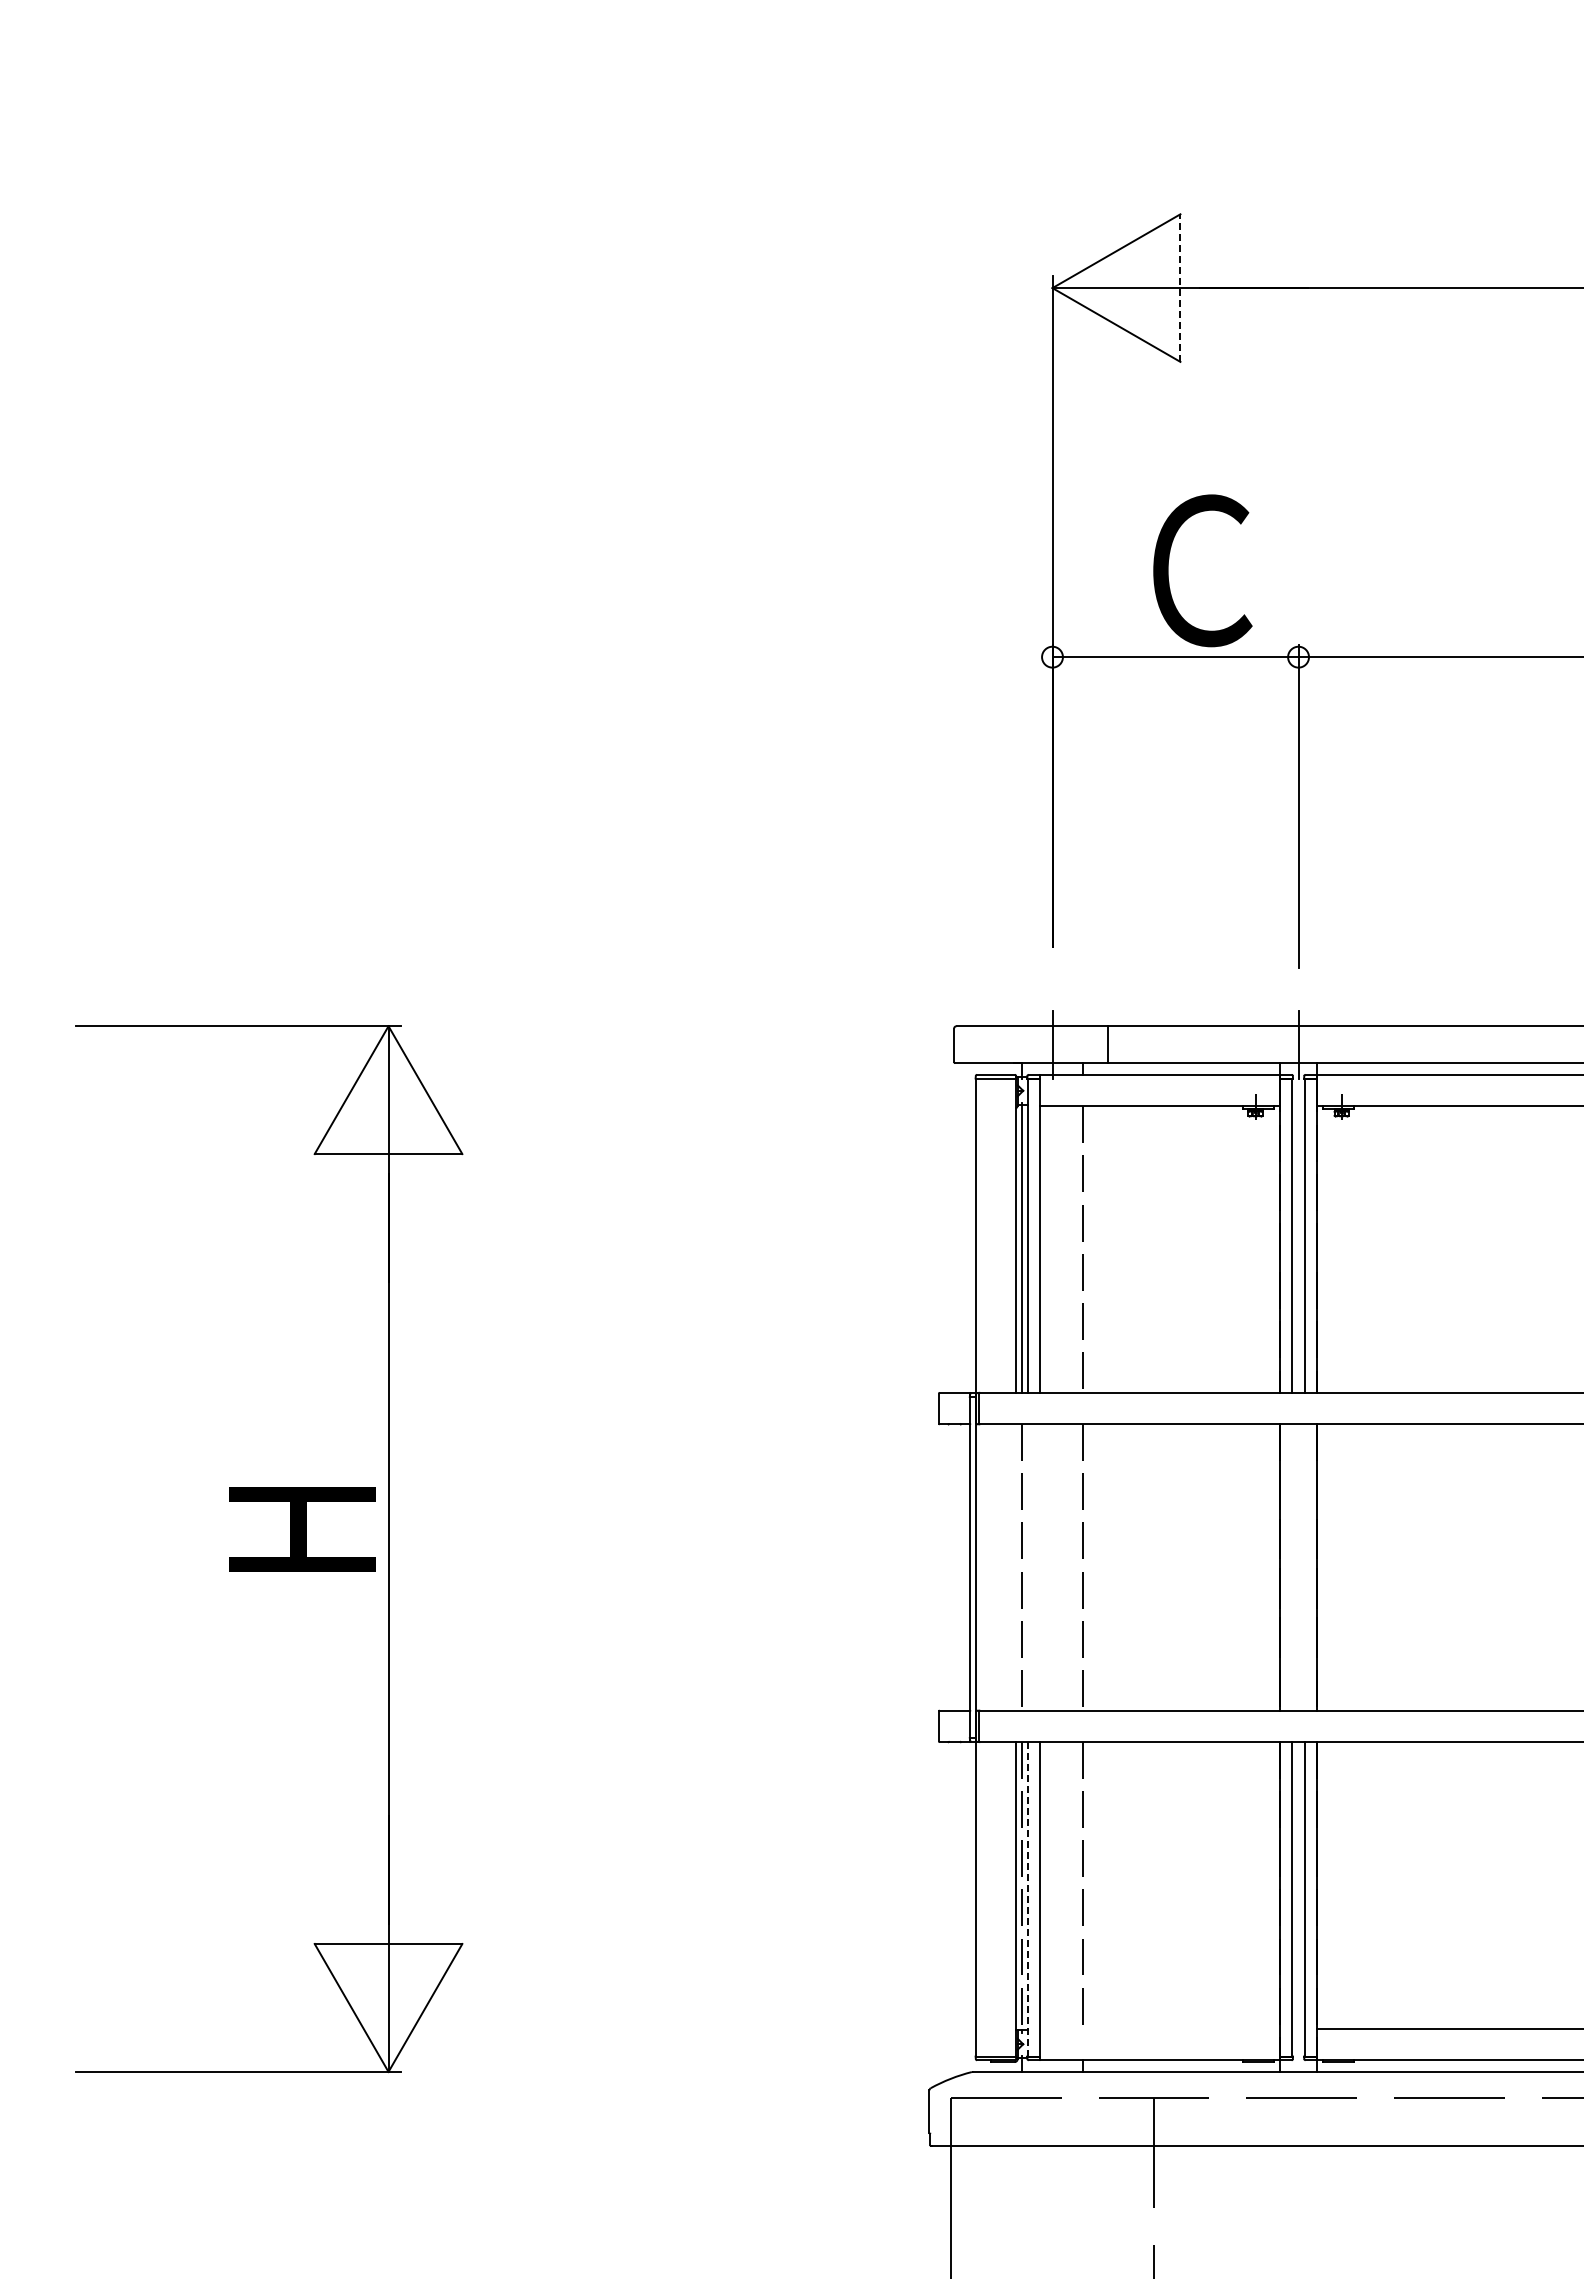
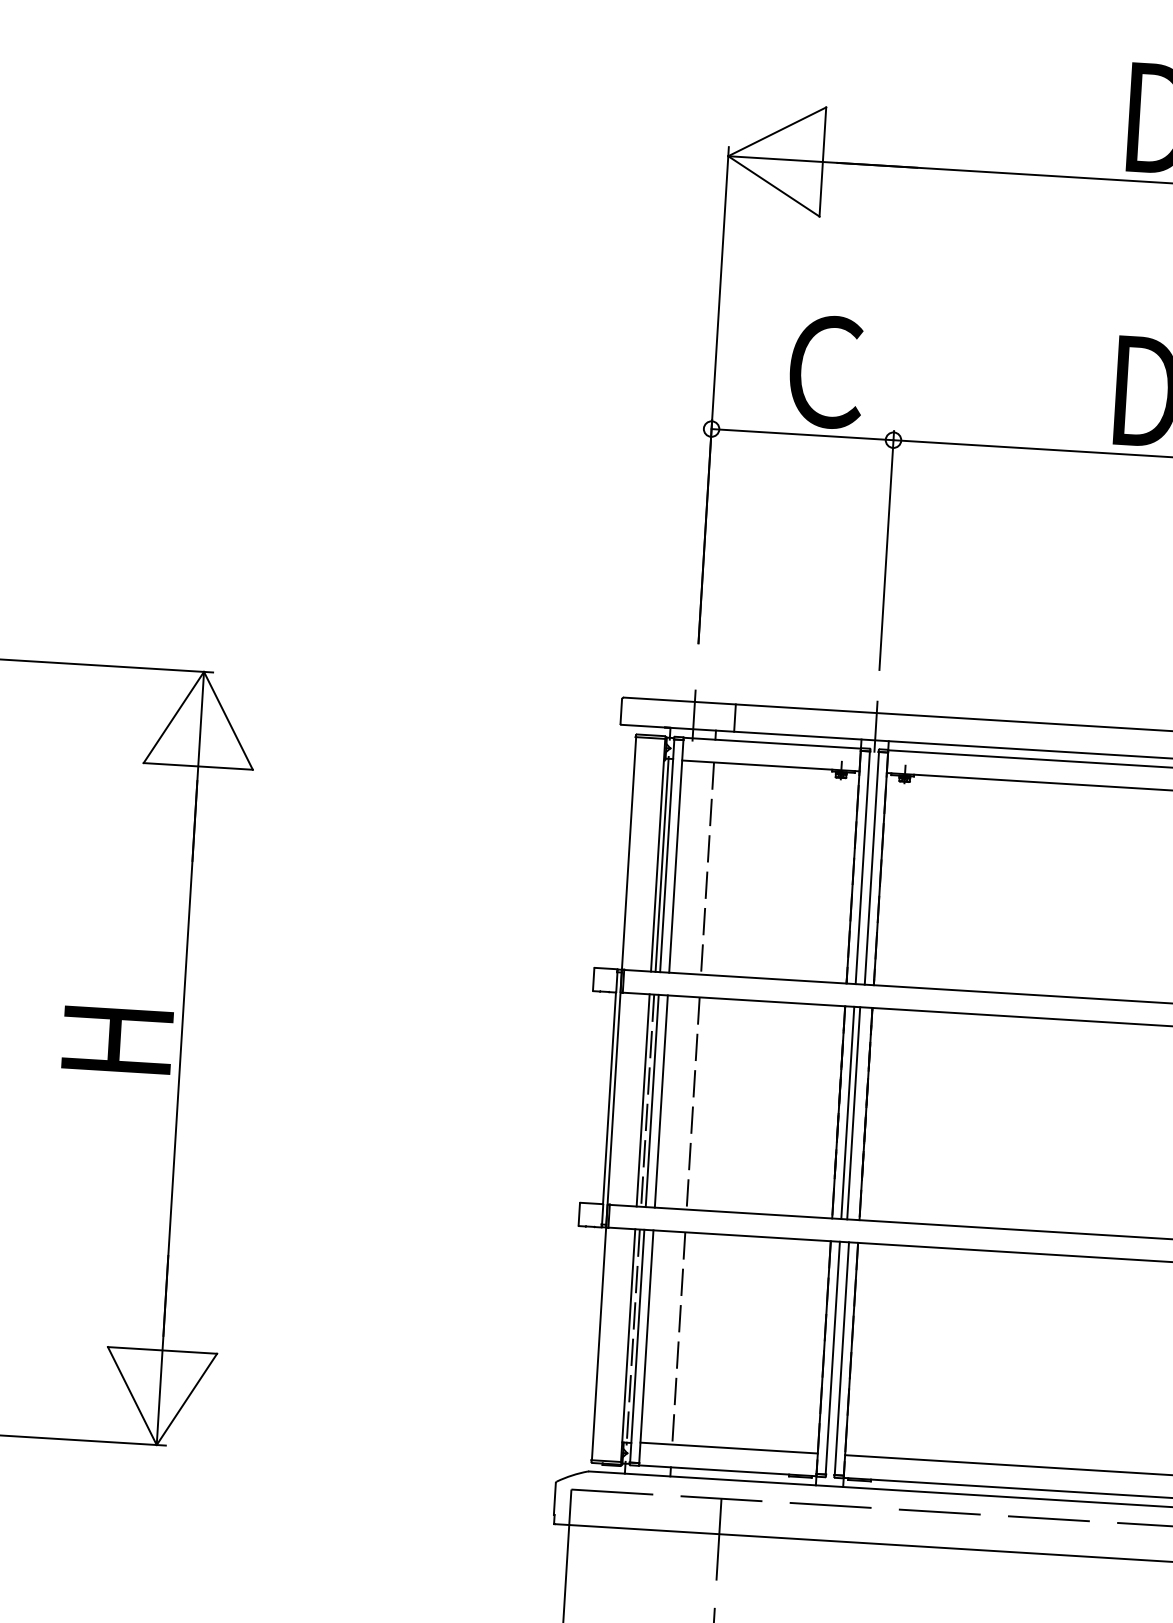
line: (1180, 288) -> (822, 162), dashed -> solid
line: (1015, 1566) -> (643, 1099), added
line: (1027, 1566) -> (651, 1100), added
line: (1040, 1566) -> (661, 1100), added
line: (1292, 1566) -> (847, 1112), added
line: (1300, 1566) -> (853, 1112), added
line: (1027, 1898) -> (636, 1345), dashed -> solid
line: (1160, 2028) -> (729, 1447), added

